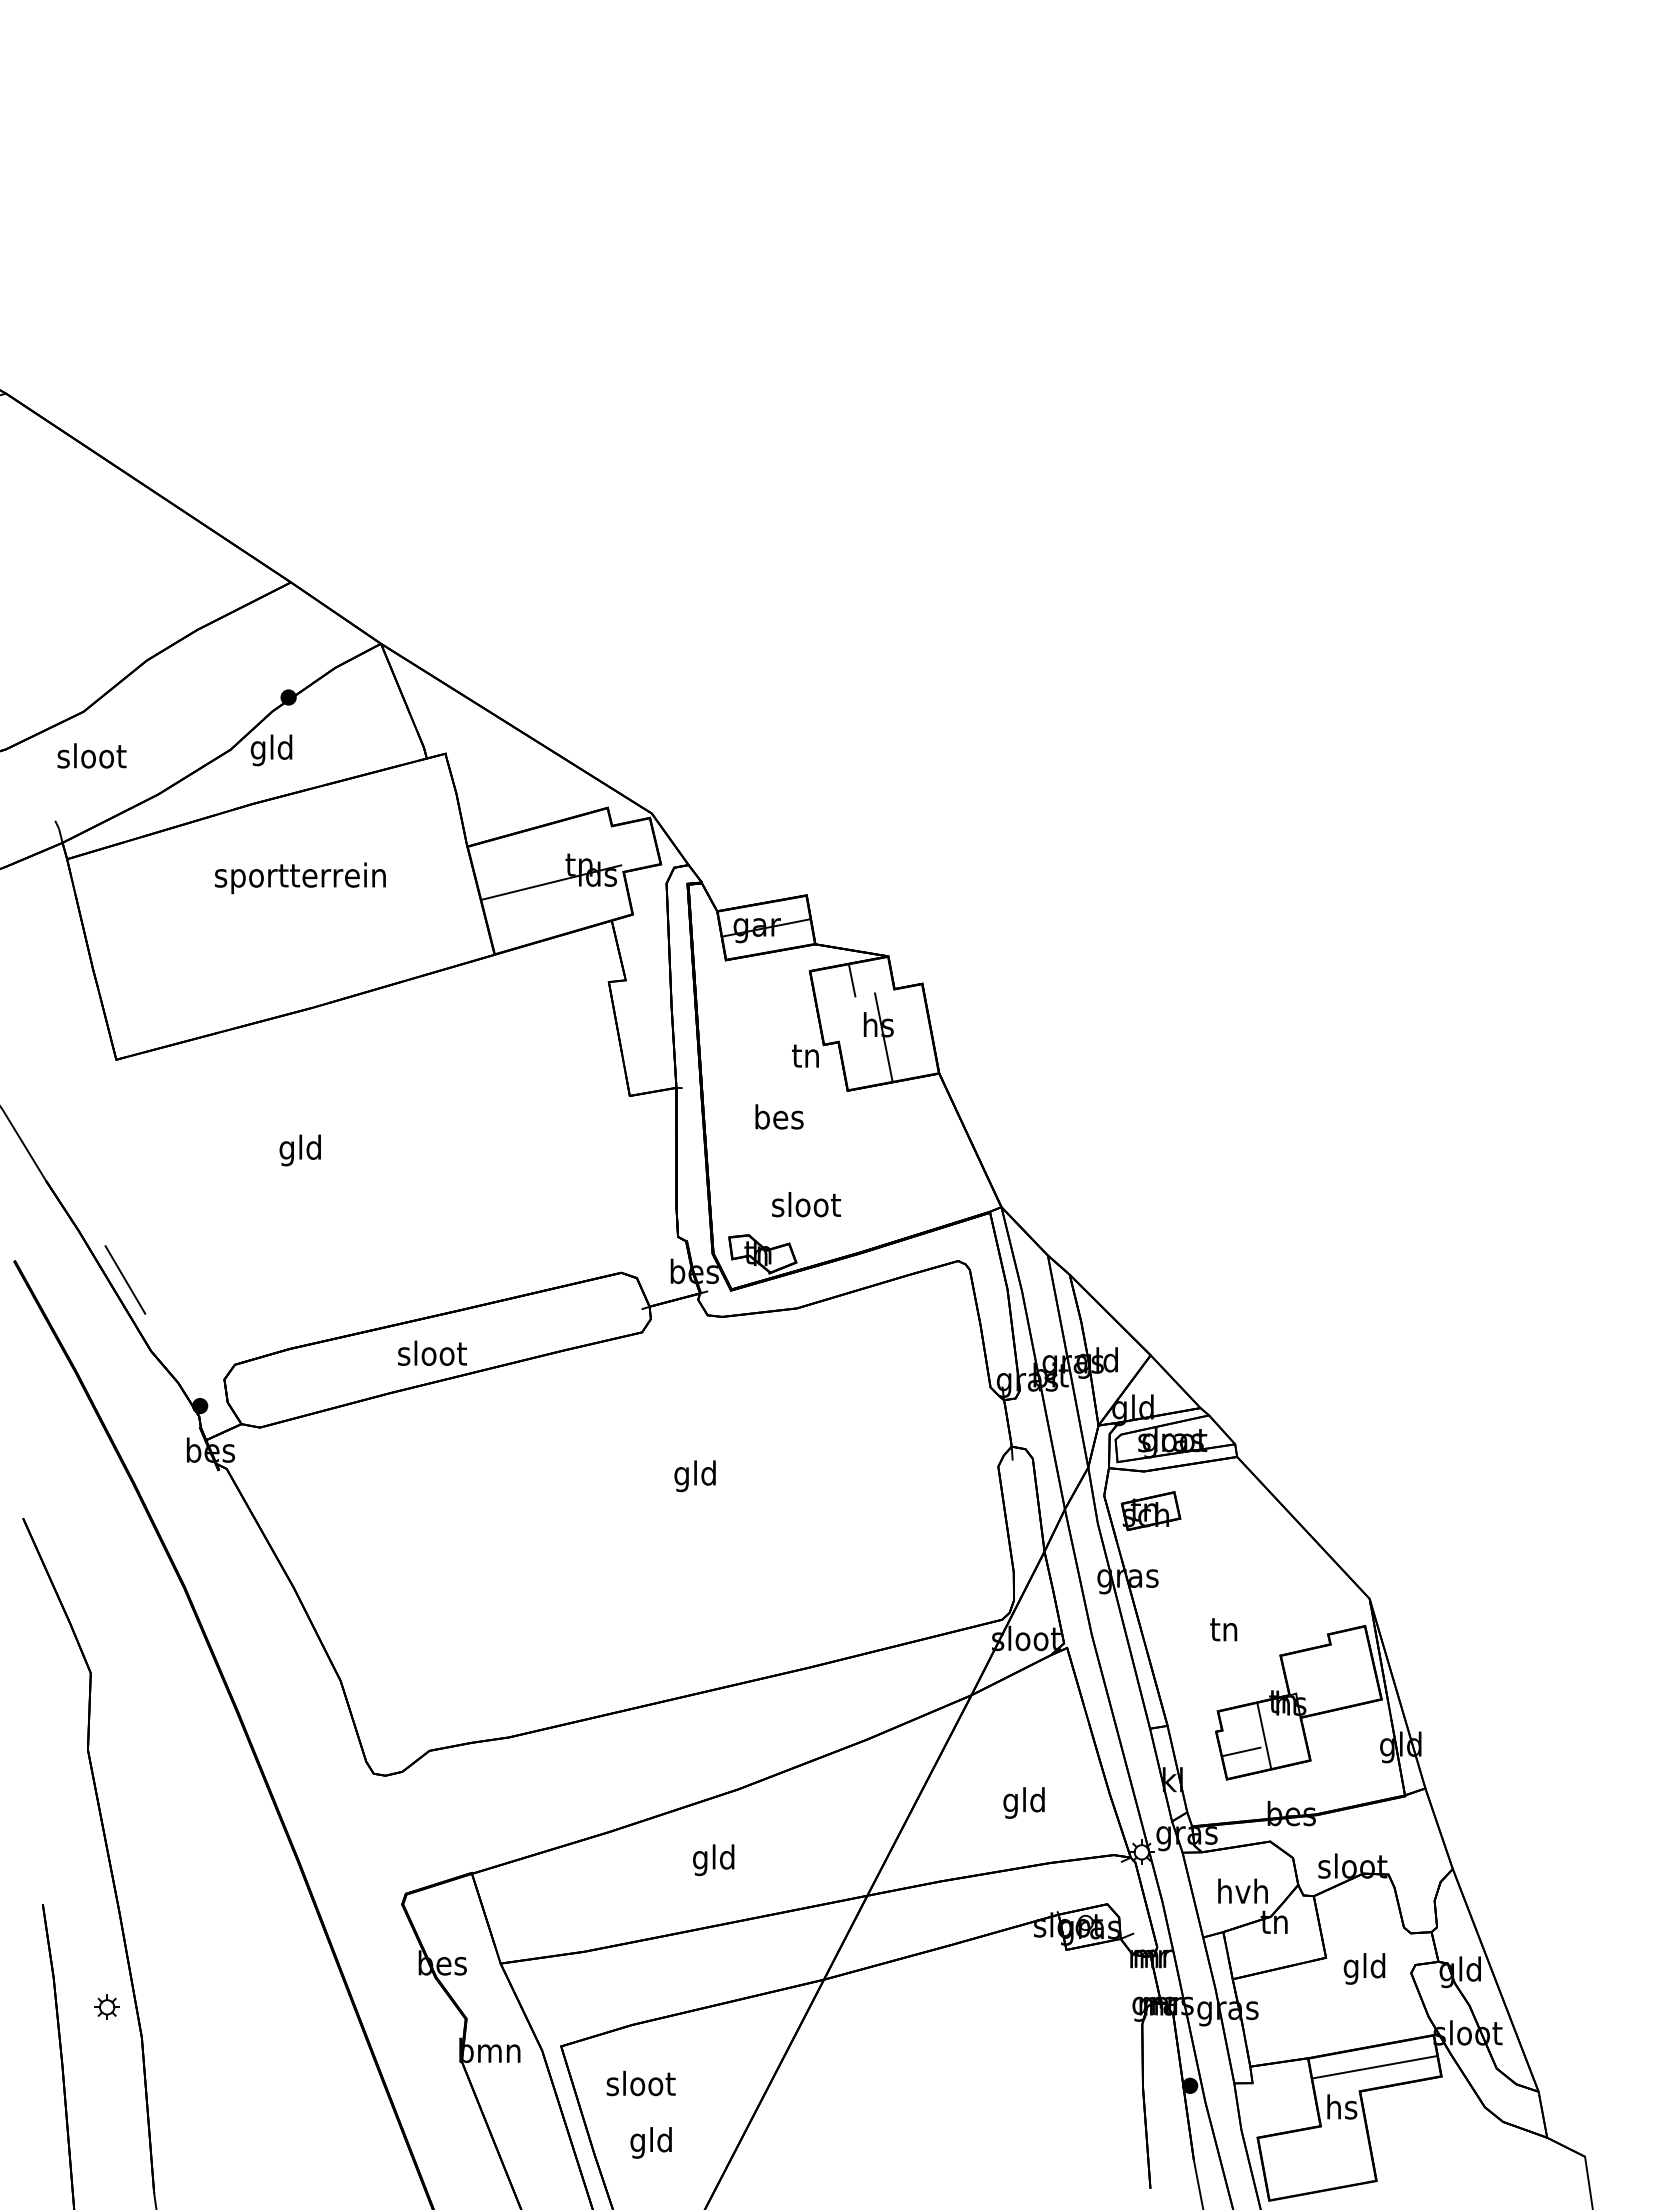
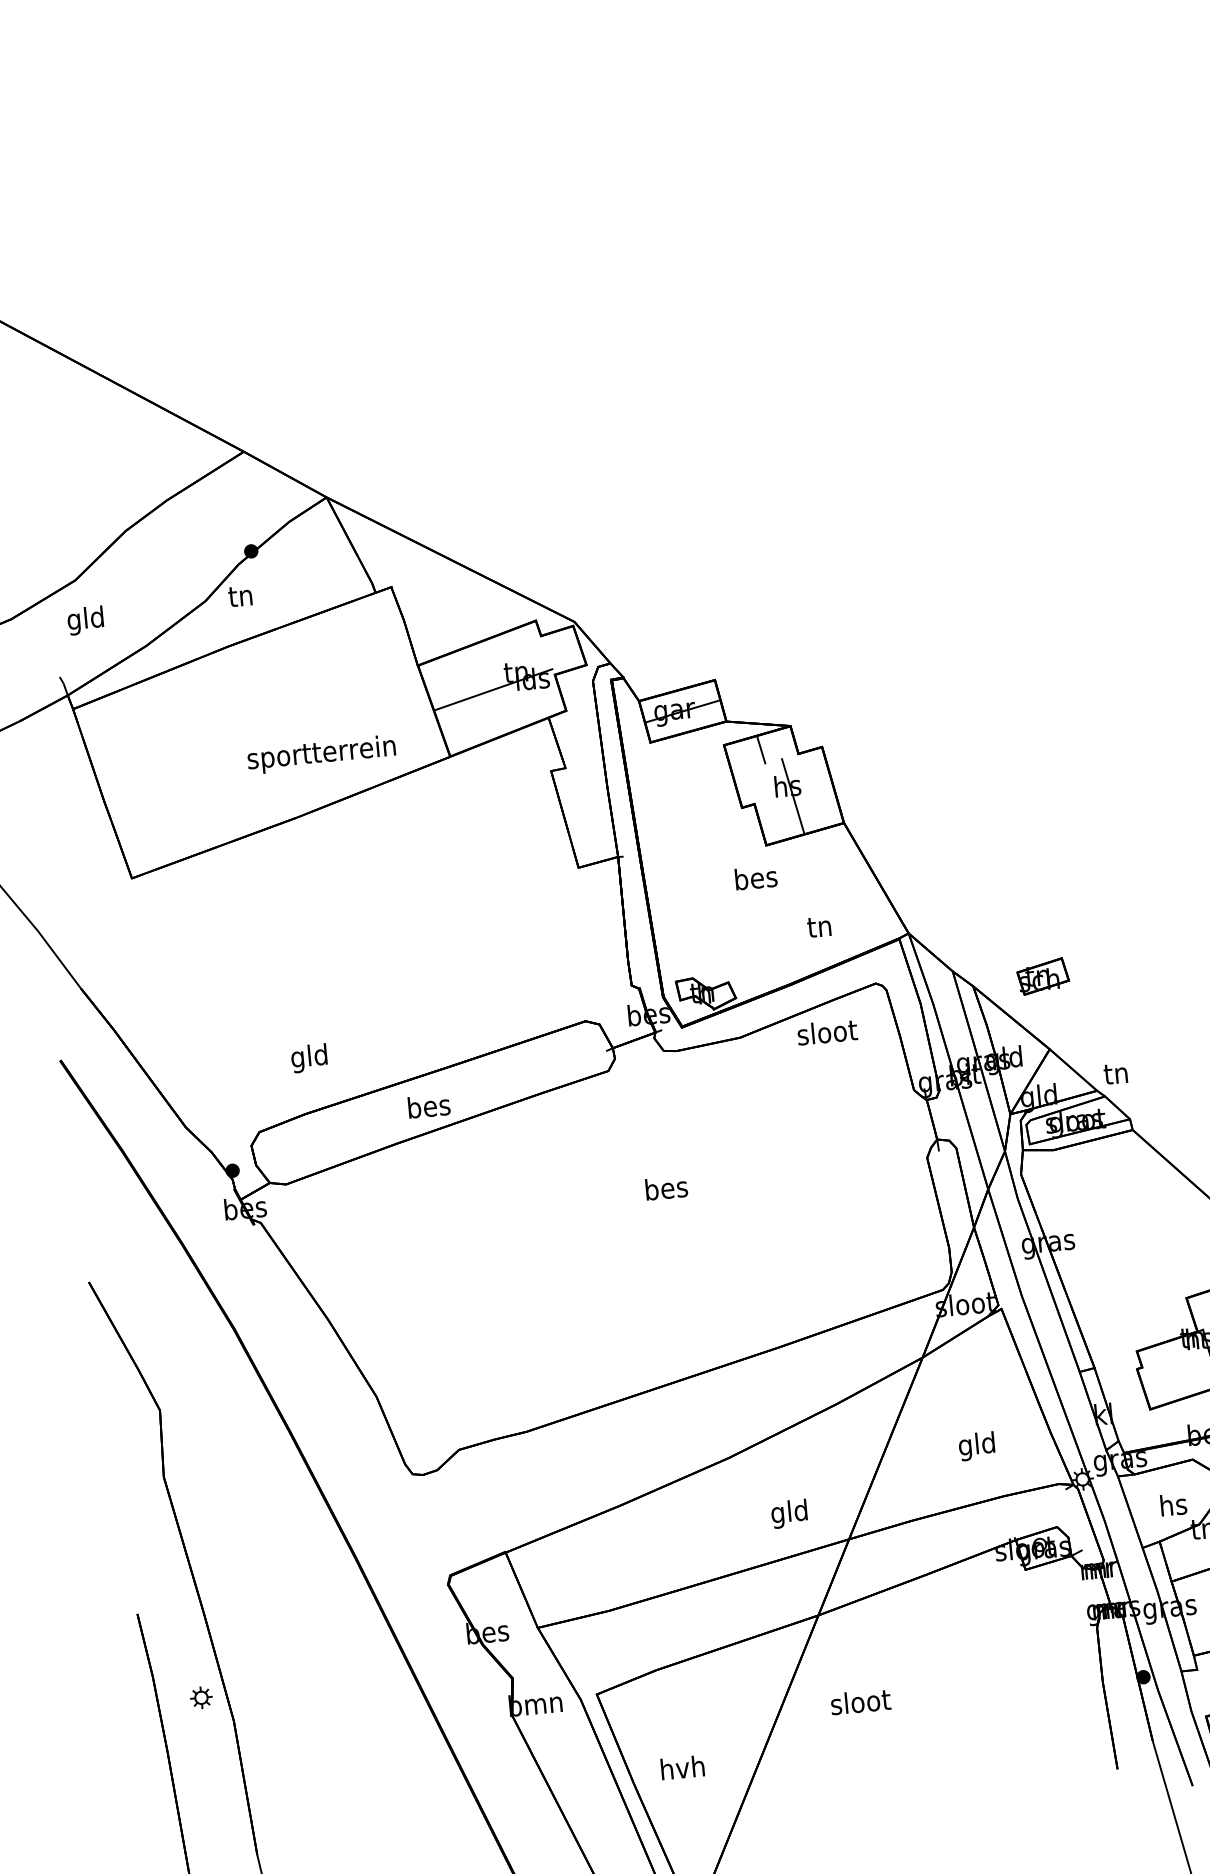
text: (271, 750) -> (240, 598), gld -> tn
text: (91, 758) -> (85, 620), sloot -> gld
text: (300, 878) -> (321, 754), moved
text: (805, 1055) -> (819, 926), moved
text: (779, 1116) -> (756, 877), moved
text: (299, 1150) -> (308, 1058), moved
text: (806, 1204) -> (827, 1032), moved
line: (125, 1279) -> (157, 1067), removed
text: (432, 1352) -> (429, 1105), sloot -> bes
text: (696, 1476) -> (667, 1191), gld -> bes
part: (1150, 1511) -> (1042, 976), moved
text: (1223, 1629) -> (1115, 1073), moved
line: (1264, 1736) -> (1179, 1369), removed
line: (1241, 1751) -> (1160, 1384), removed
text: (713, 1860) -> (789, 1514), moved
text: (1242, 1890) -> (1172, 1504), hvh -> hs
text: (640, 2083) -> (860, 1701), moved
text: (651, 2142) -> (682, 1770), gld -> hvh

